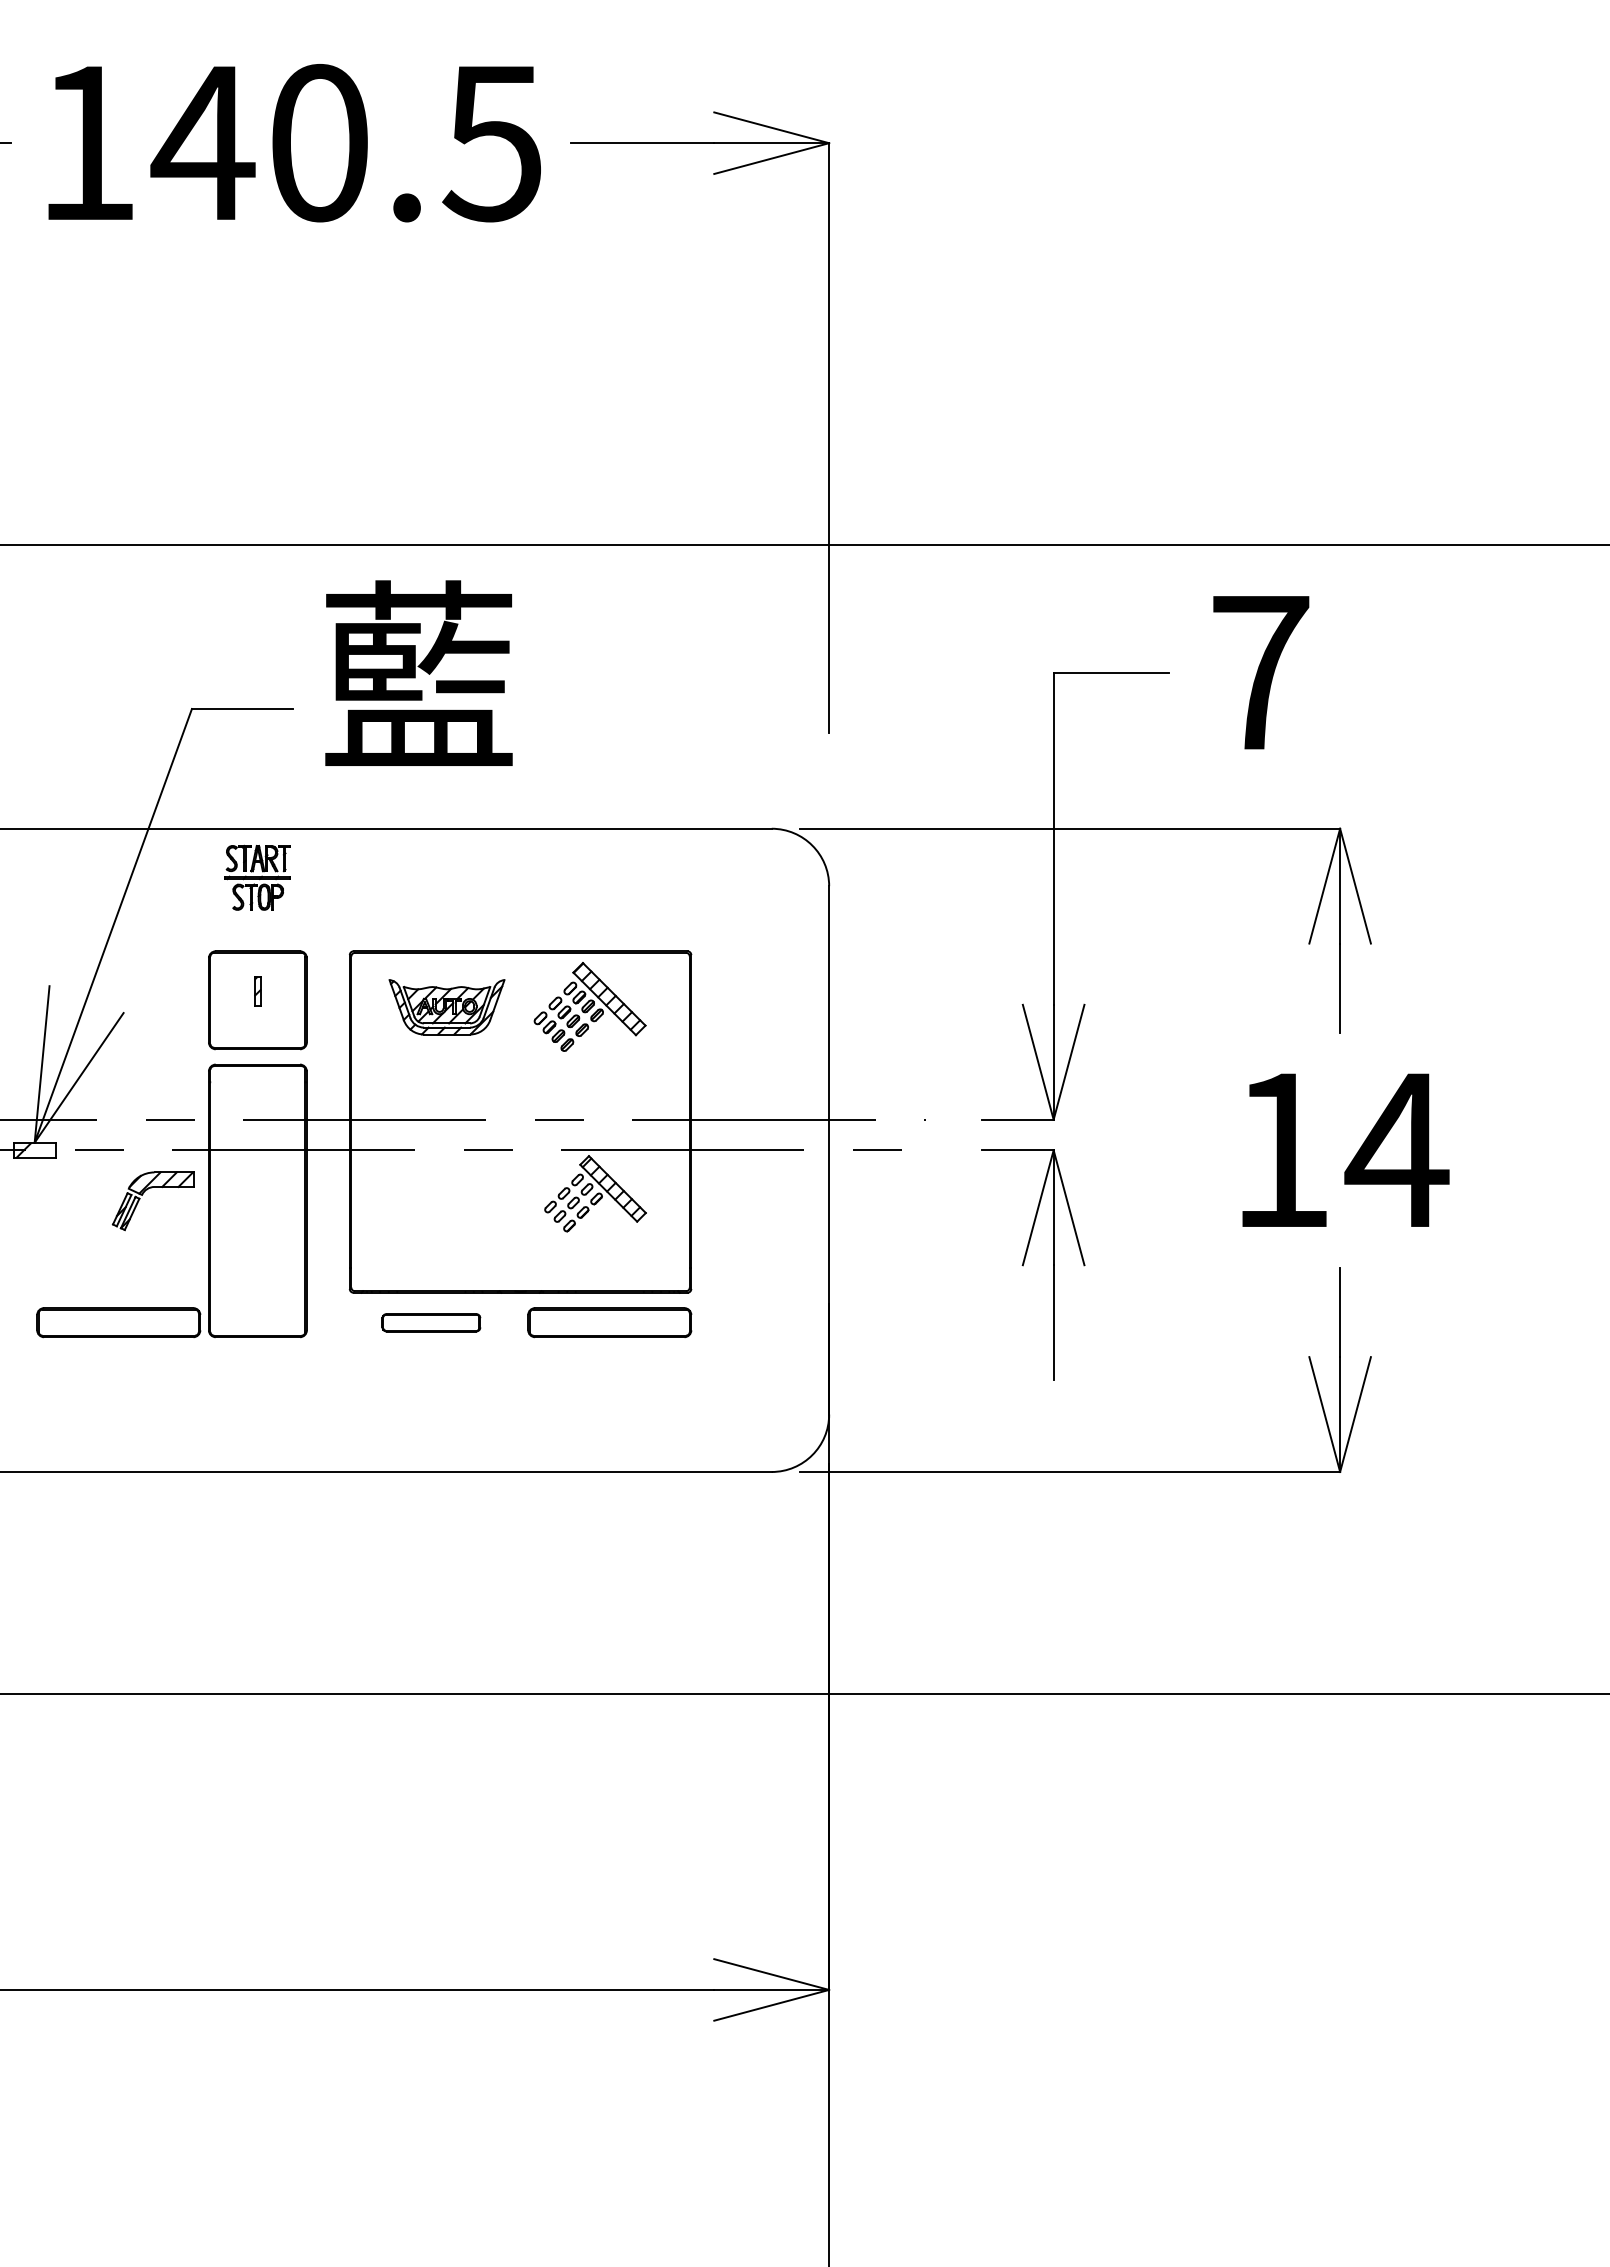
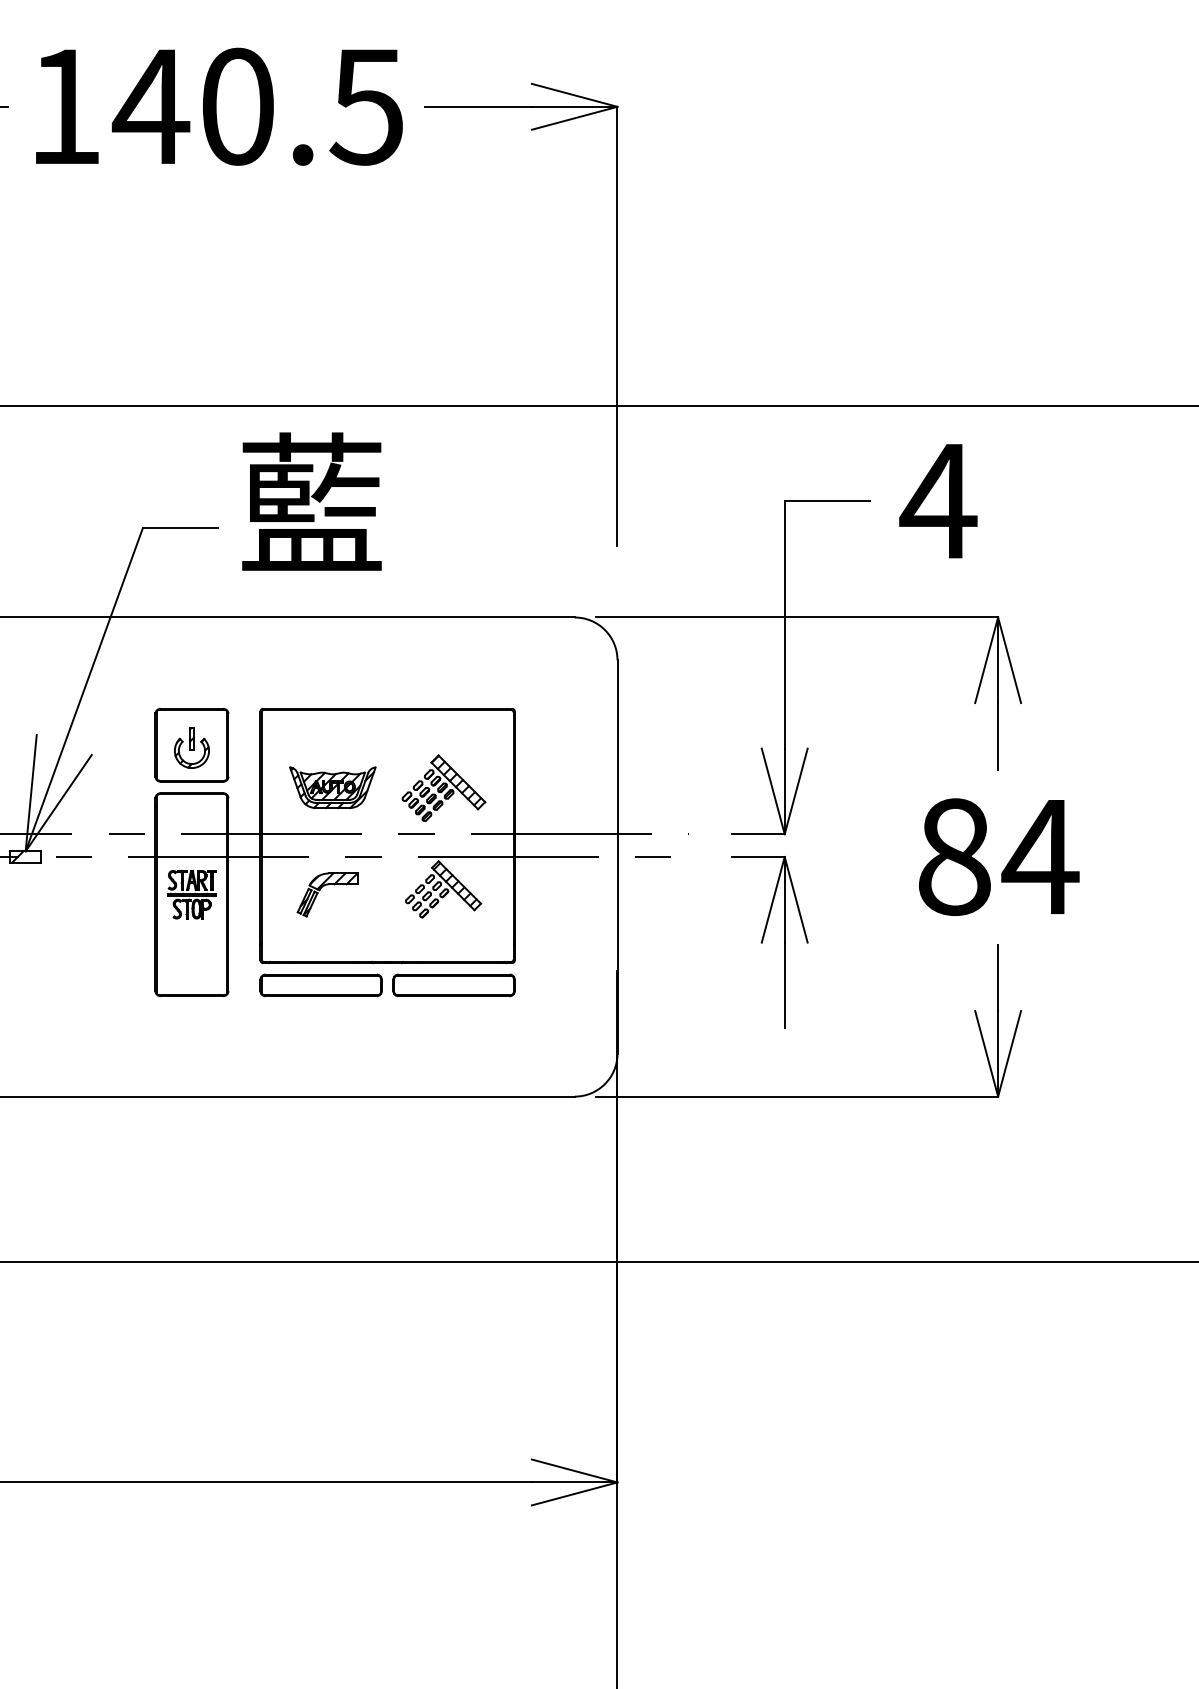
text: (1259, 672) -> (938, 501), 7 -> 4
part: (257, 877) -> (191, 894), moved
part: (589, 1006) -> (443, 787), moved
part: (446, 1007) -> (332, 787), moved
part: (250, 1022) -> (186, 761), added
text: (1281, 1150) -> (954, 857), 14 -> 84
part: (143, 1194) -> (320, 889), moved
part: (118, 1322) -> (88, 985), removed
part: (431, 1322) -> (321, 985), size x1.67

